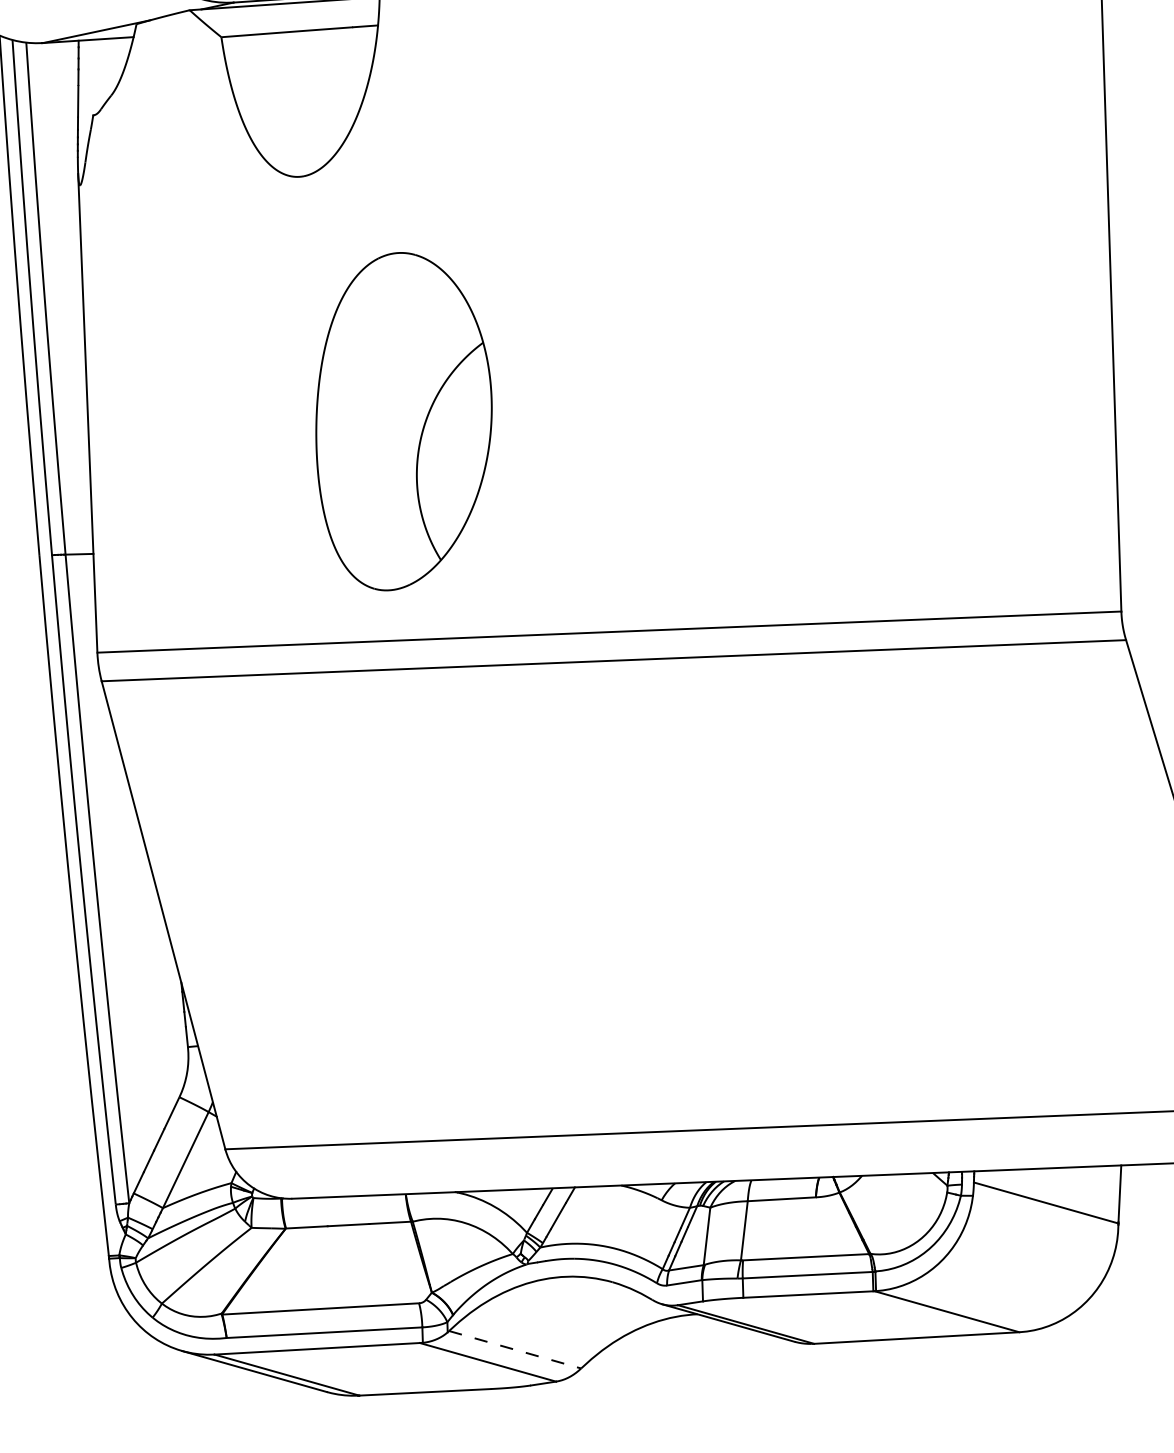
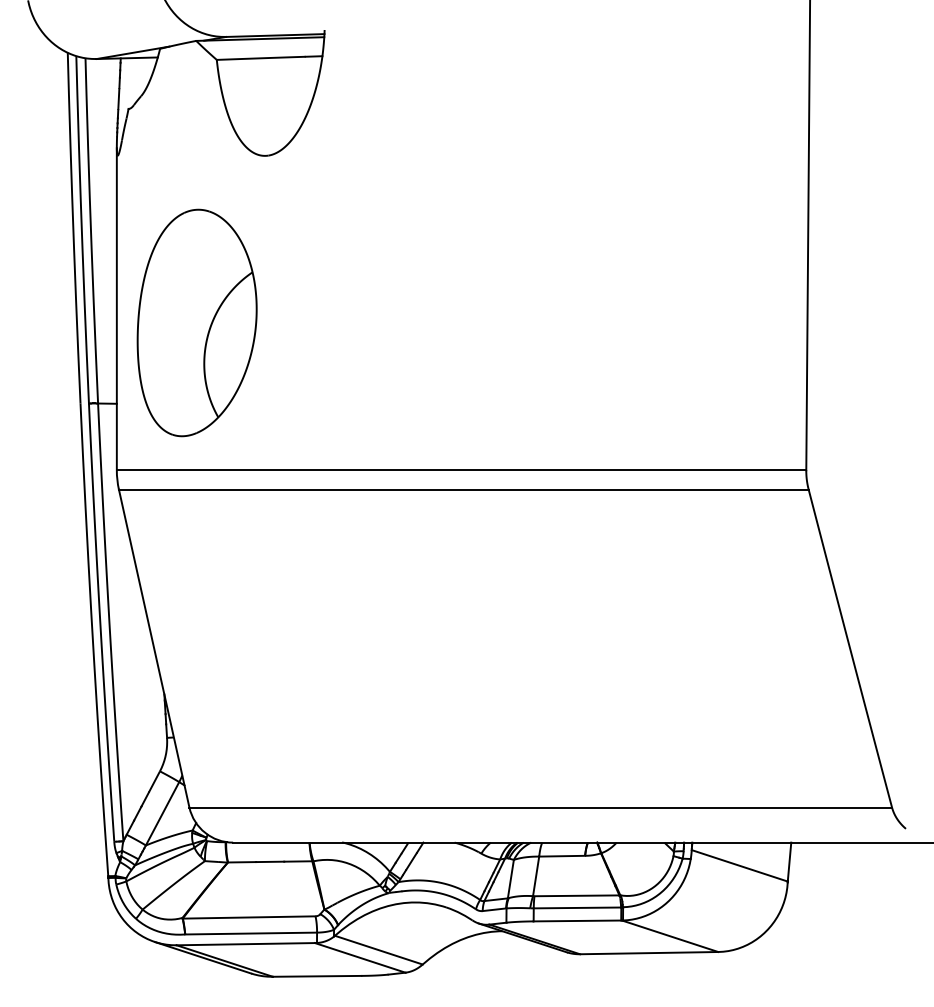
part: (402, 420) -> (196, 322), moved
line: (516, 1350) -> (379, 950), dashed -> solid

